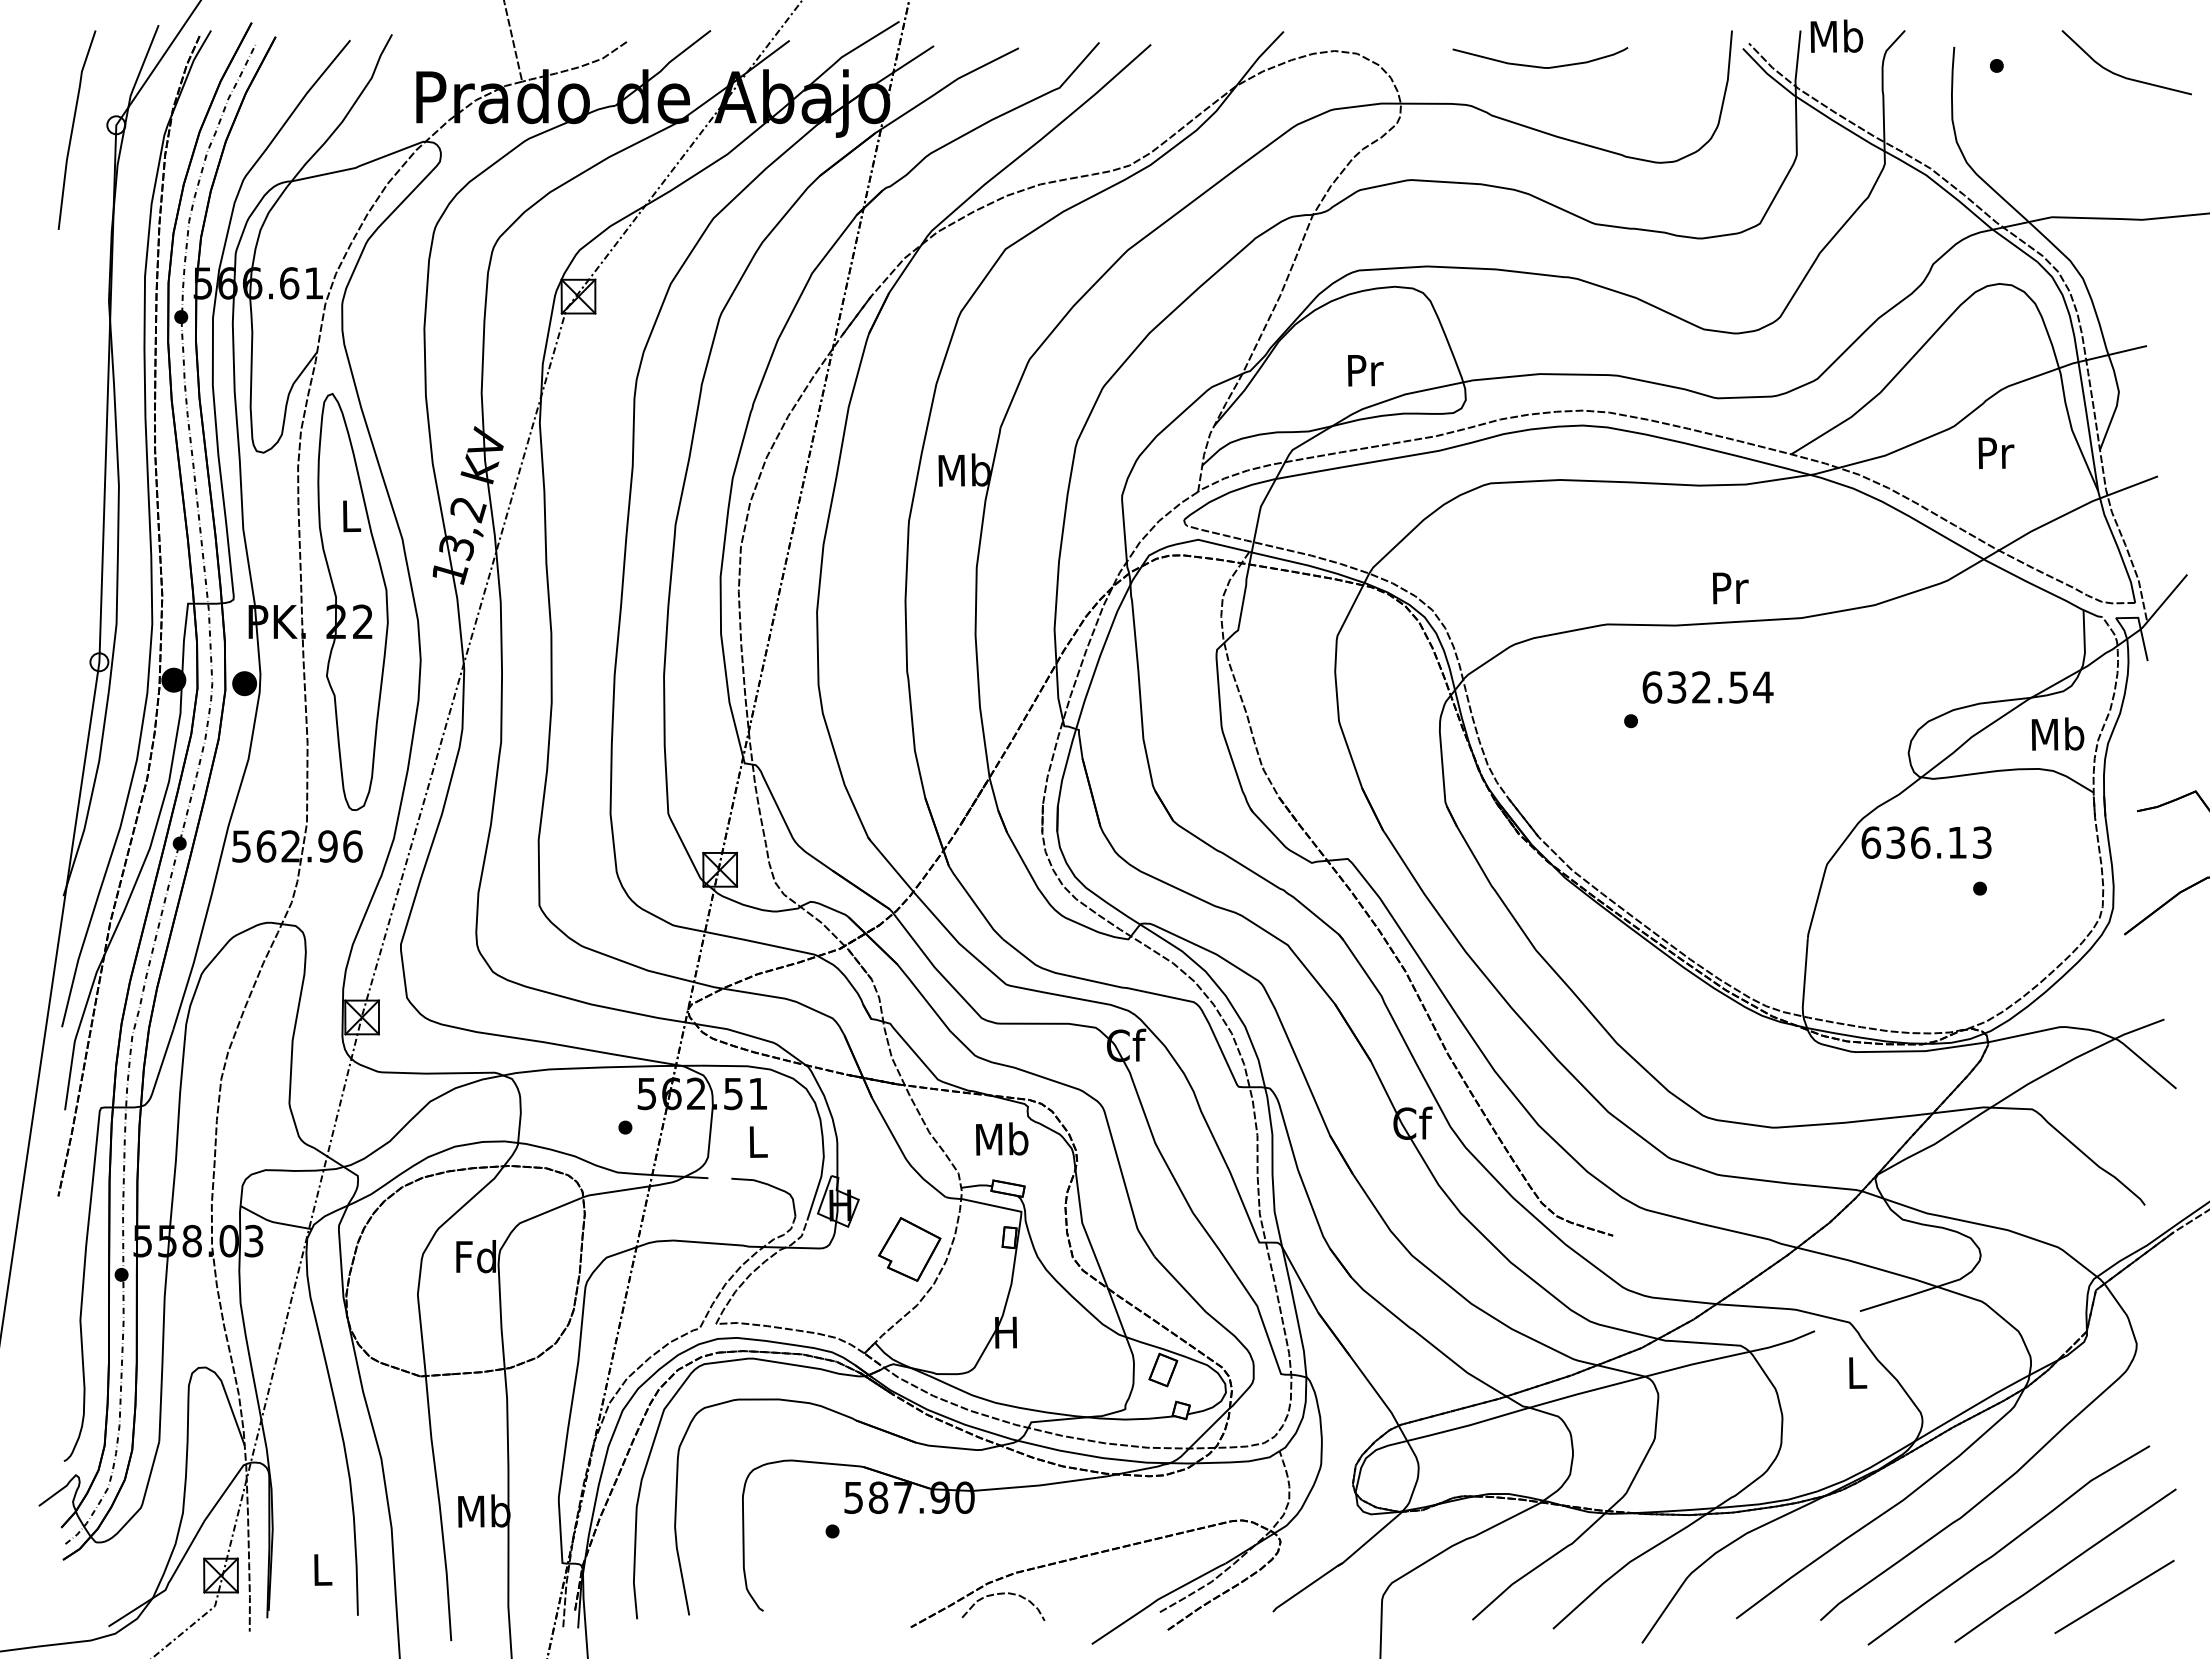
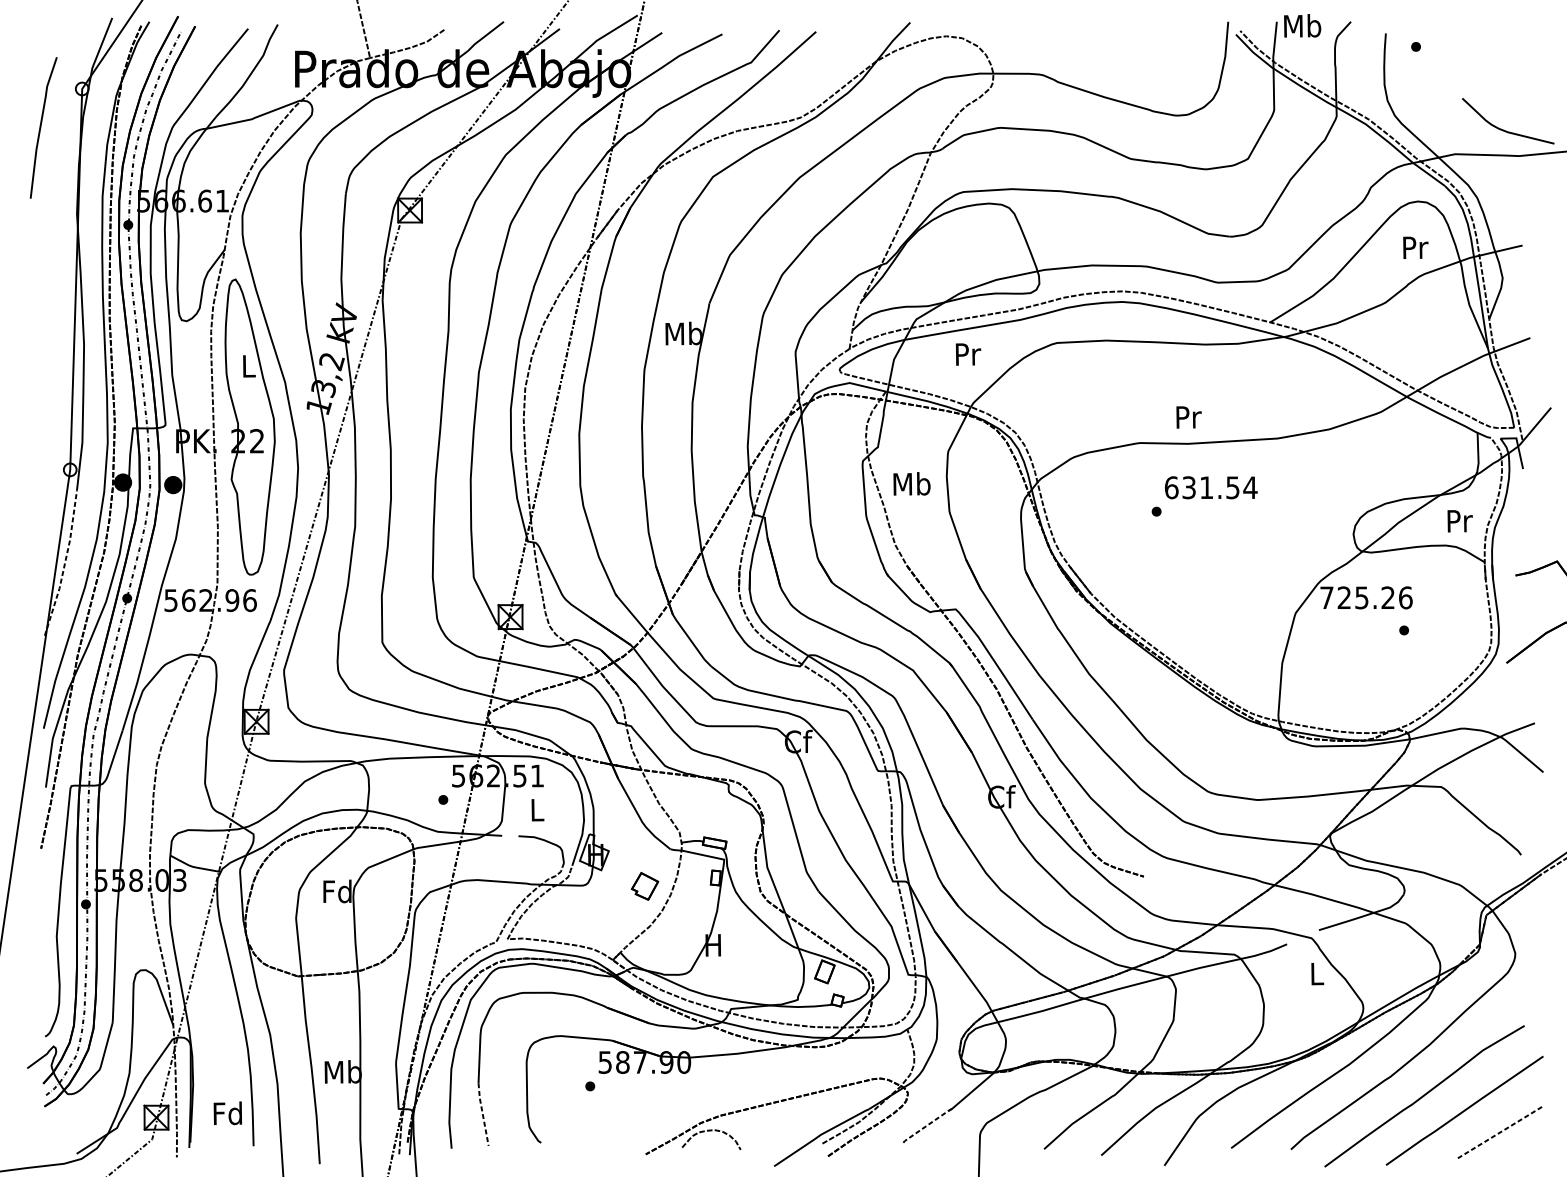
curve: (1540, 66) -> (1092, 47), removed
curve: (2122, 75) -> (1505, 130), moved
line: (73, 129) -> (41, 127), moved
text: (1365, 370) -> (968, 354), moved
text: (1996, 452) -> (1415, 247), moved
text: (1730, 588) -> (1188, 417), moved
text: (1701, 687) -> (1206, 487), 632.54 -> 631.54
text: (2057, 733) -> (1459, 520), Mb -> Pr
line: (91, 794) -> (64, 563), solid -> dashed
text: (1926, 842) -> (1366, 597), 636.13 -> 725.26
text: (1002, 1138) -> (912, 483), moved
part: (909, 1249) -> (644, 886), size x0.6
text: (321, 1569) -> (227, 1113), L -> Fd
line: (681, 1570) -> (483, 1114), solid -> dashed
line: (1307, 1587) -> (927, 1126), solid -> dashed
line: (2114, 1597) -> (1499, 1133), solid -> dashed

